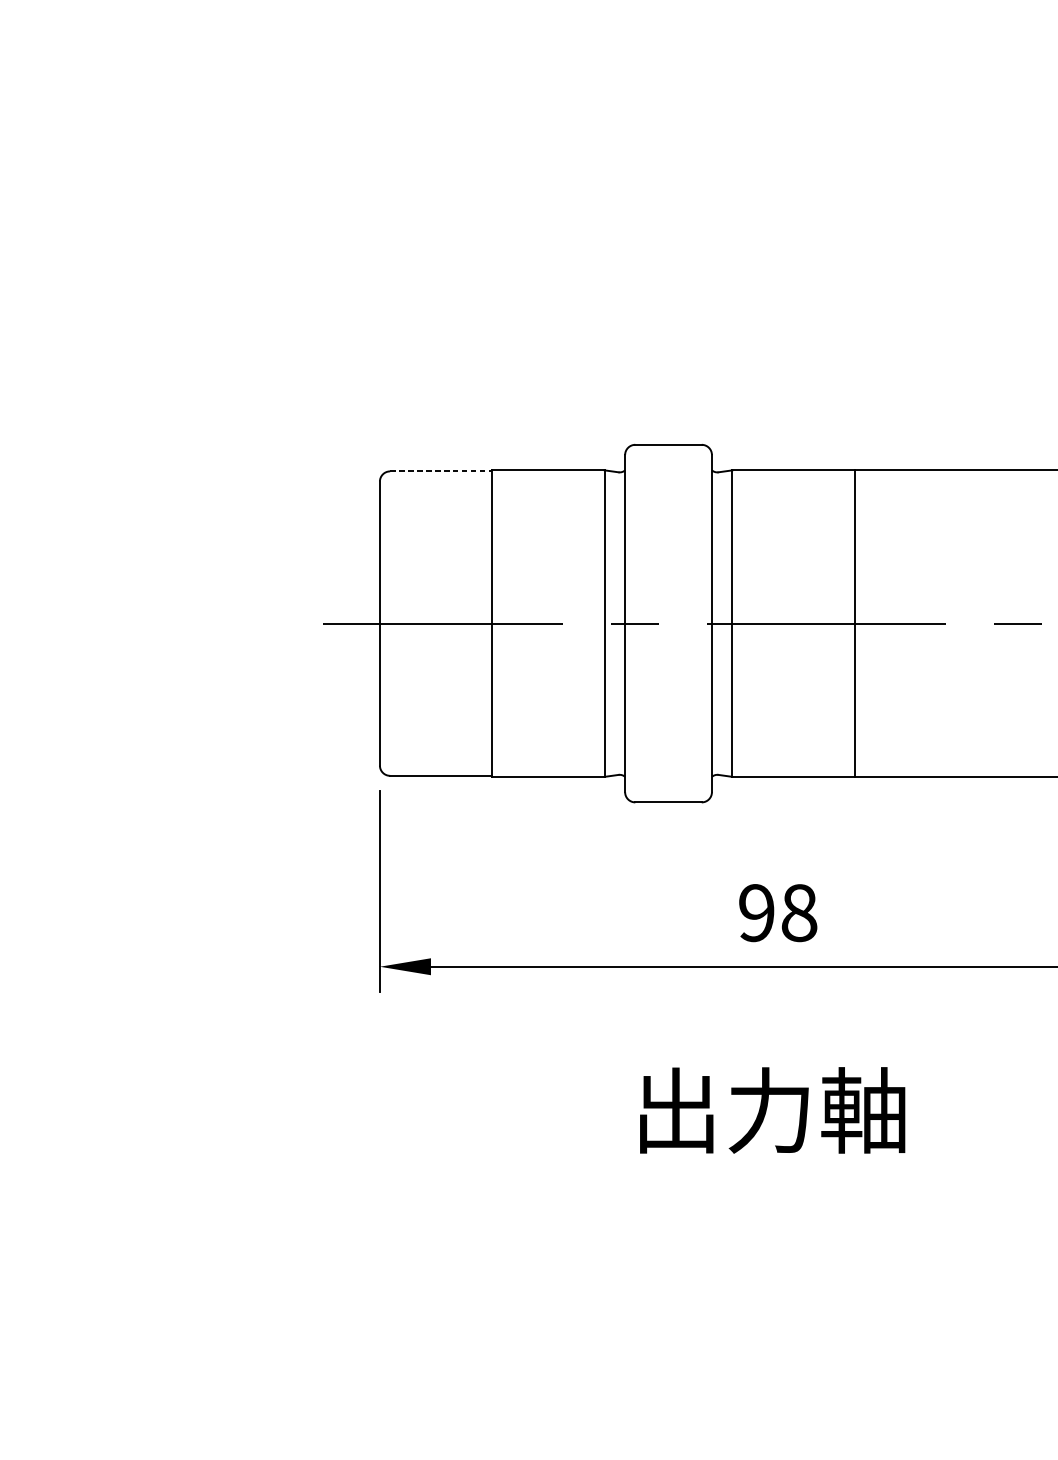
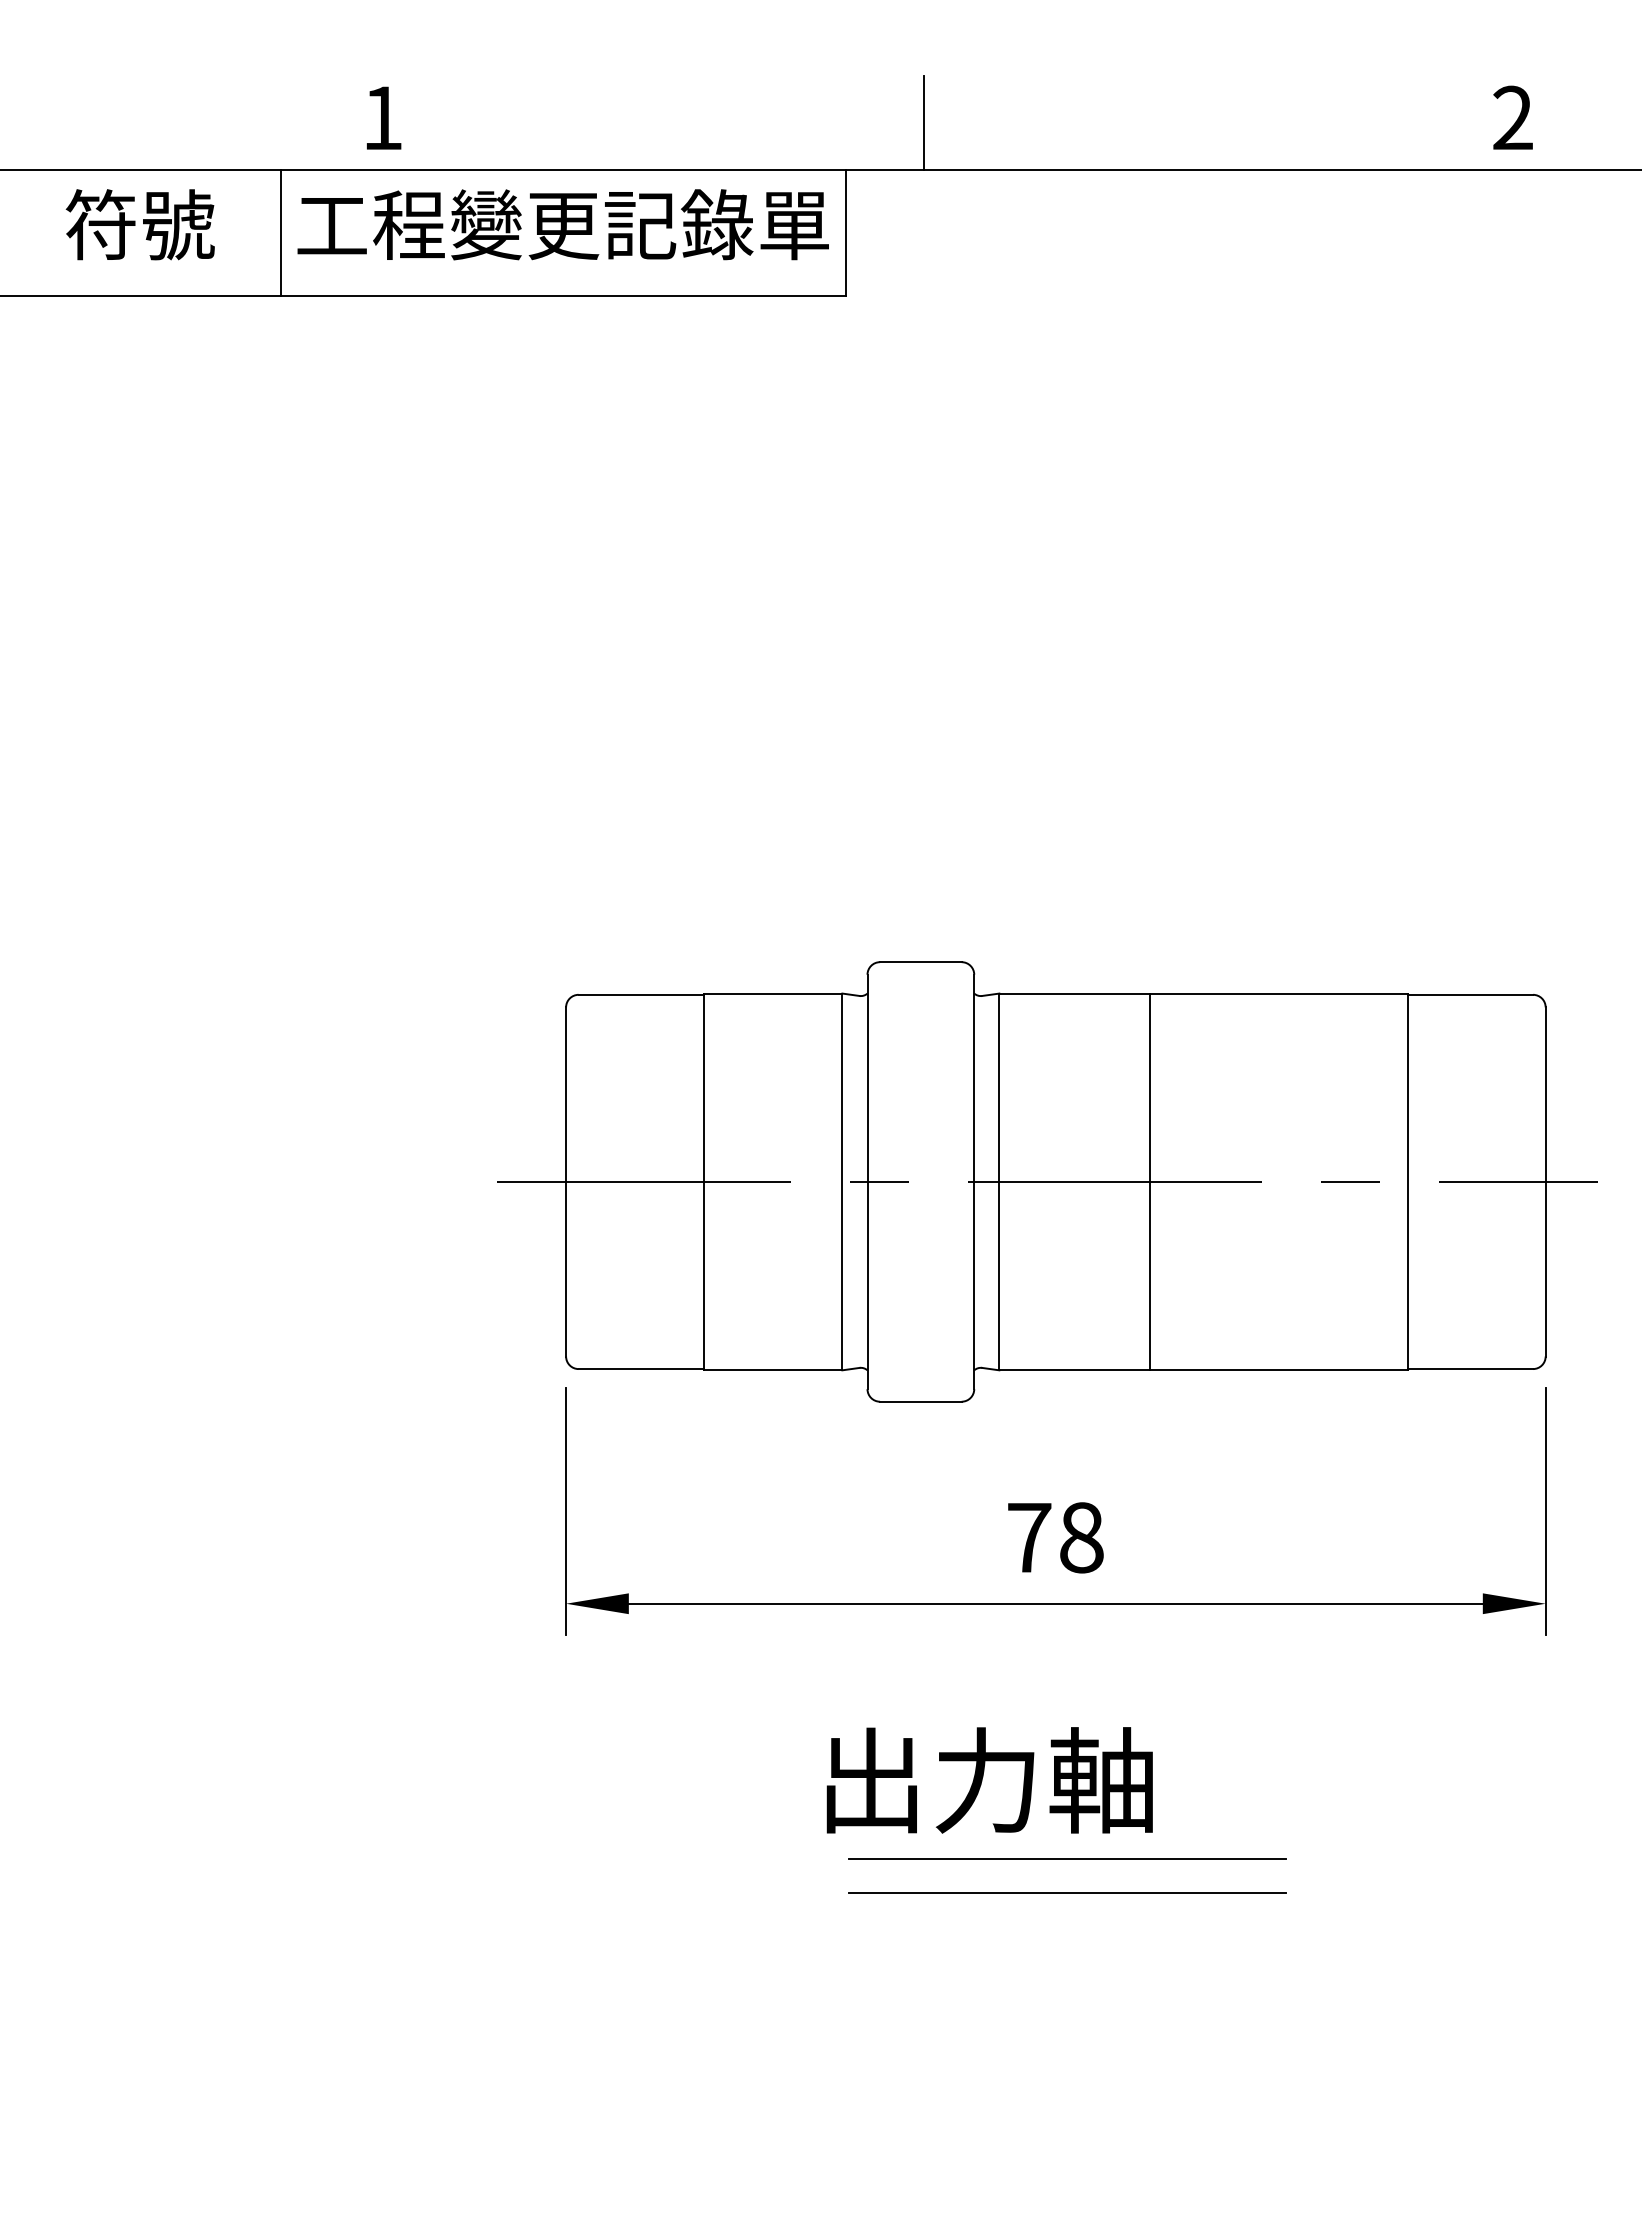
line: (441, 471) -> (641, 994), dashed -> solid
text: (756, 912) -> (1029, 1537), 98 -> 78
text: (772, 1110) -> (989, 1780), moved
line: (787, 1173) -> (1067, 1858), added
line: (787, 1201) -> (1067, 1892), added

